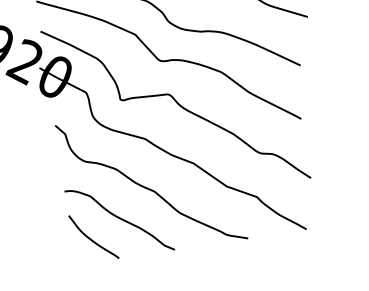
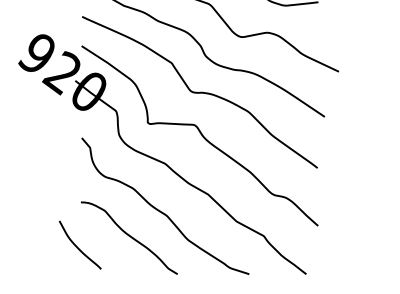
curve: (91, 238) -> (77, 246), moved

